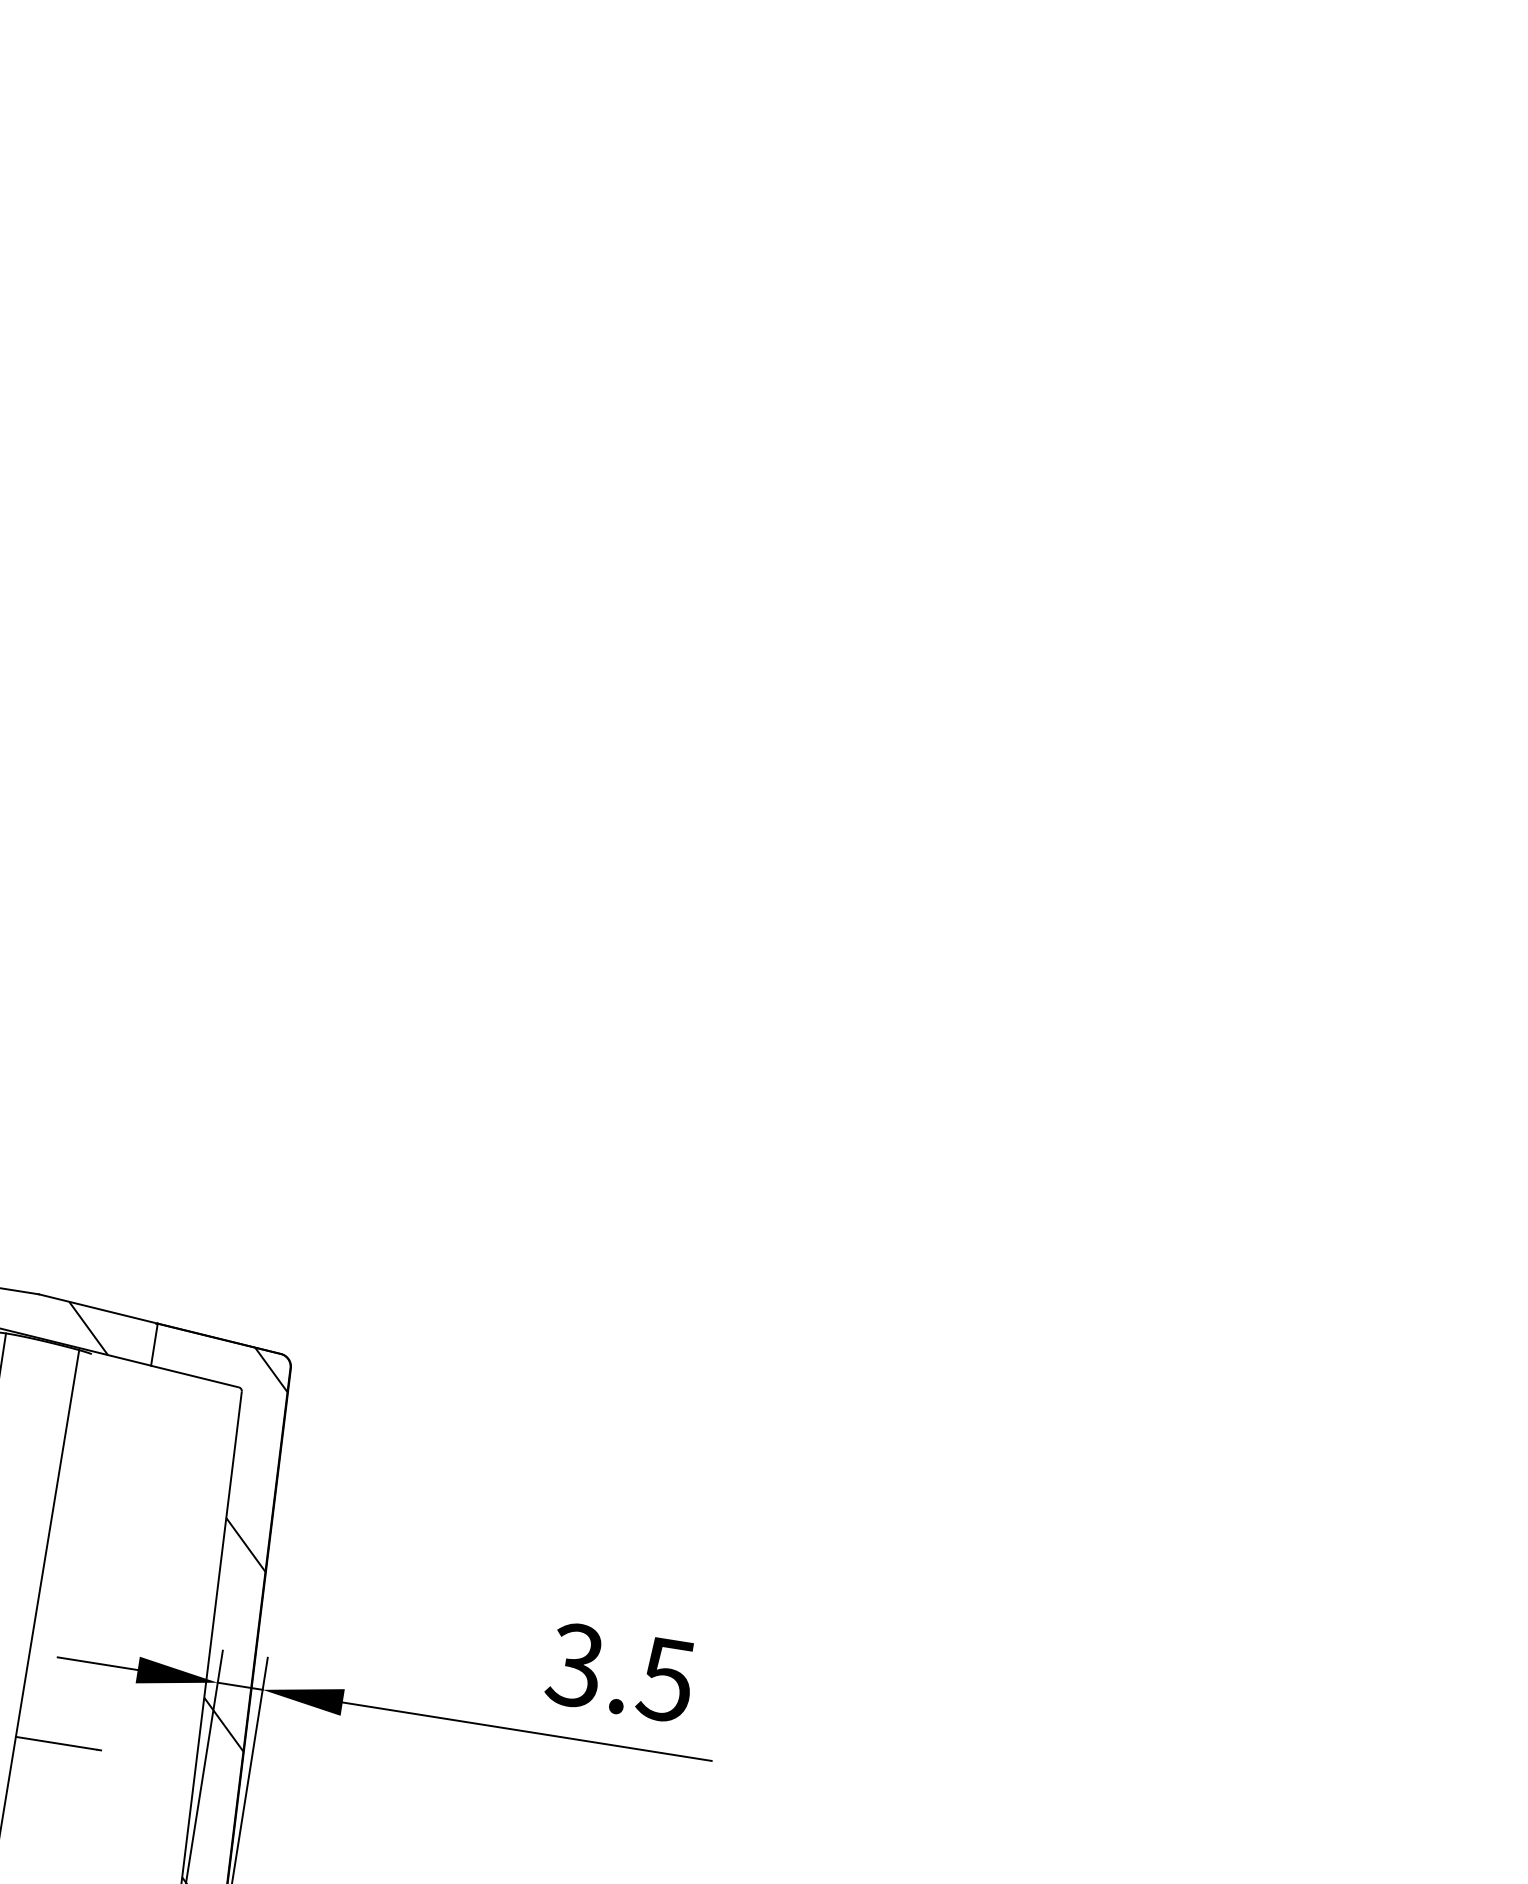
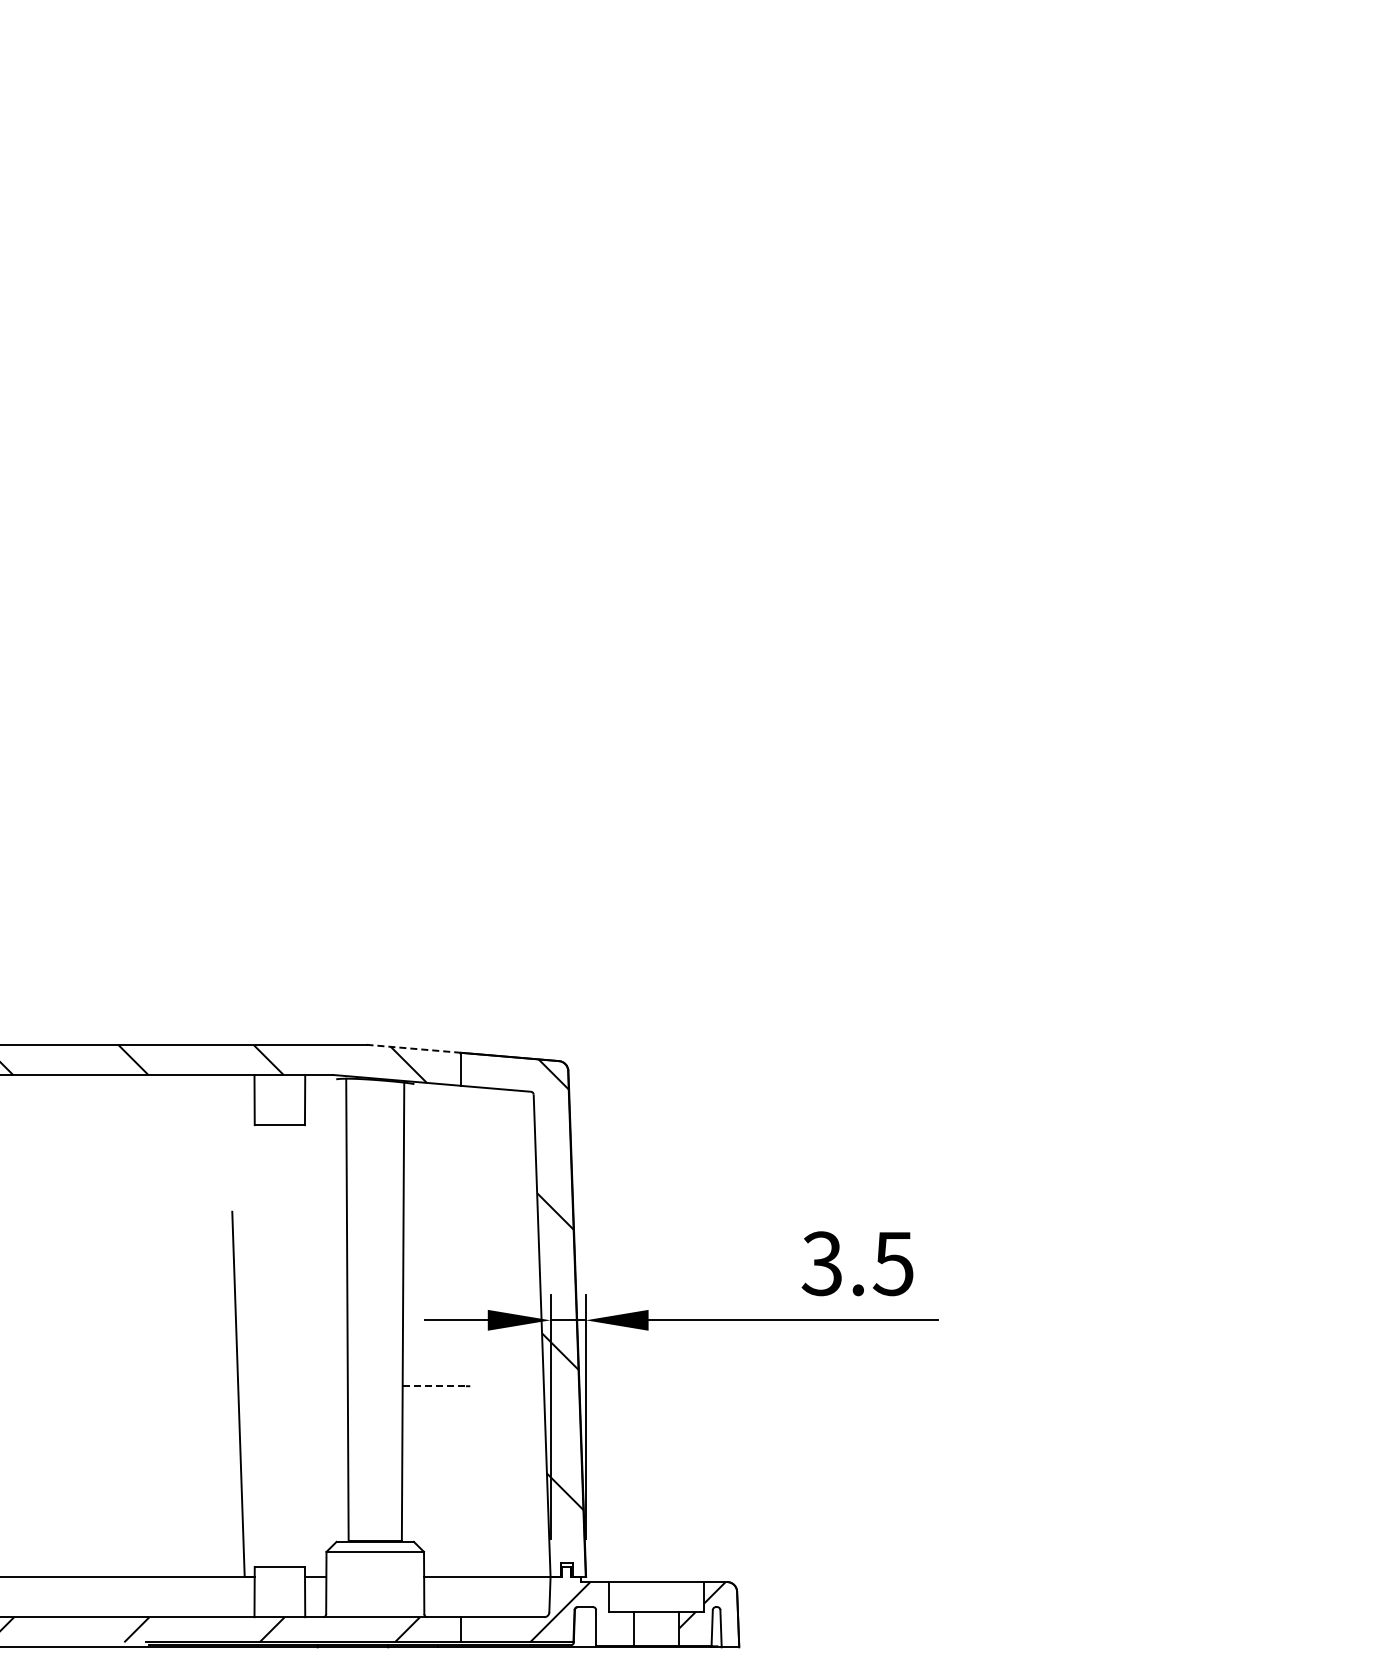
line: (97, 1308) -> (413, 1048), solid -> dashed
line: (56, 1743) -> (434, 1386), solid -> dashed

